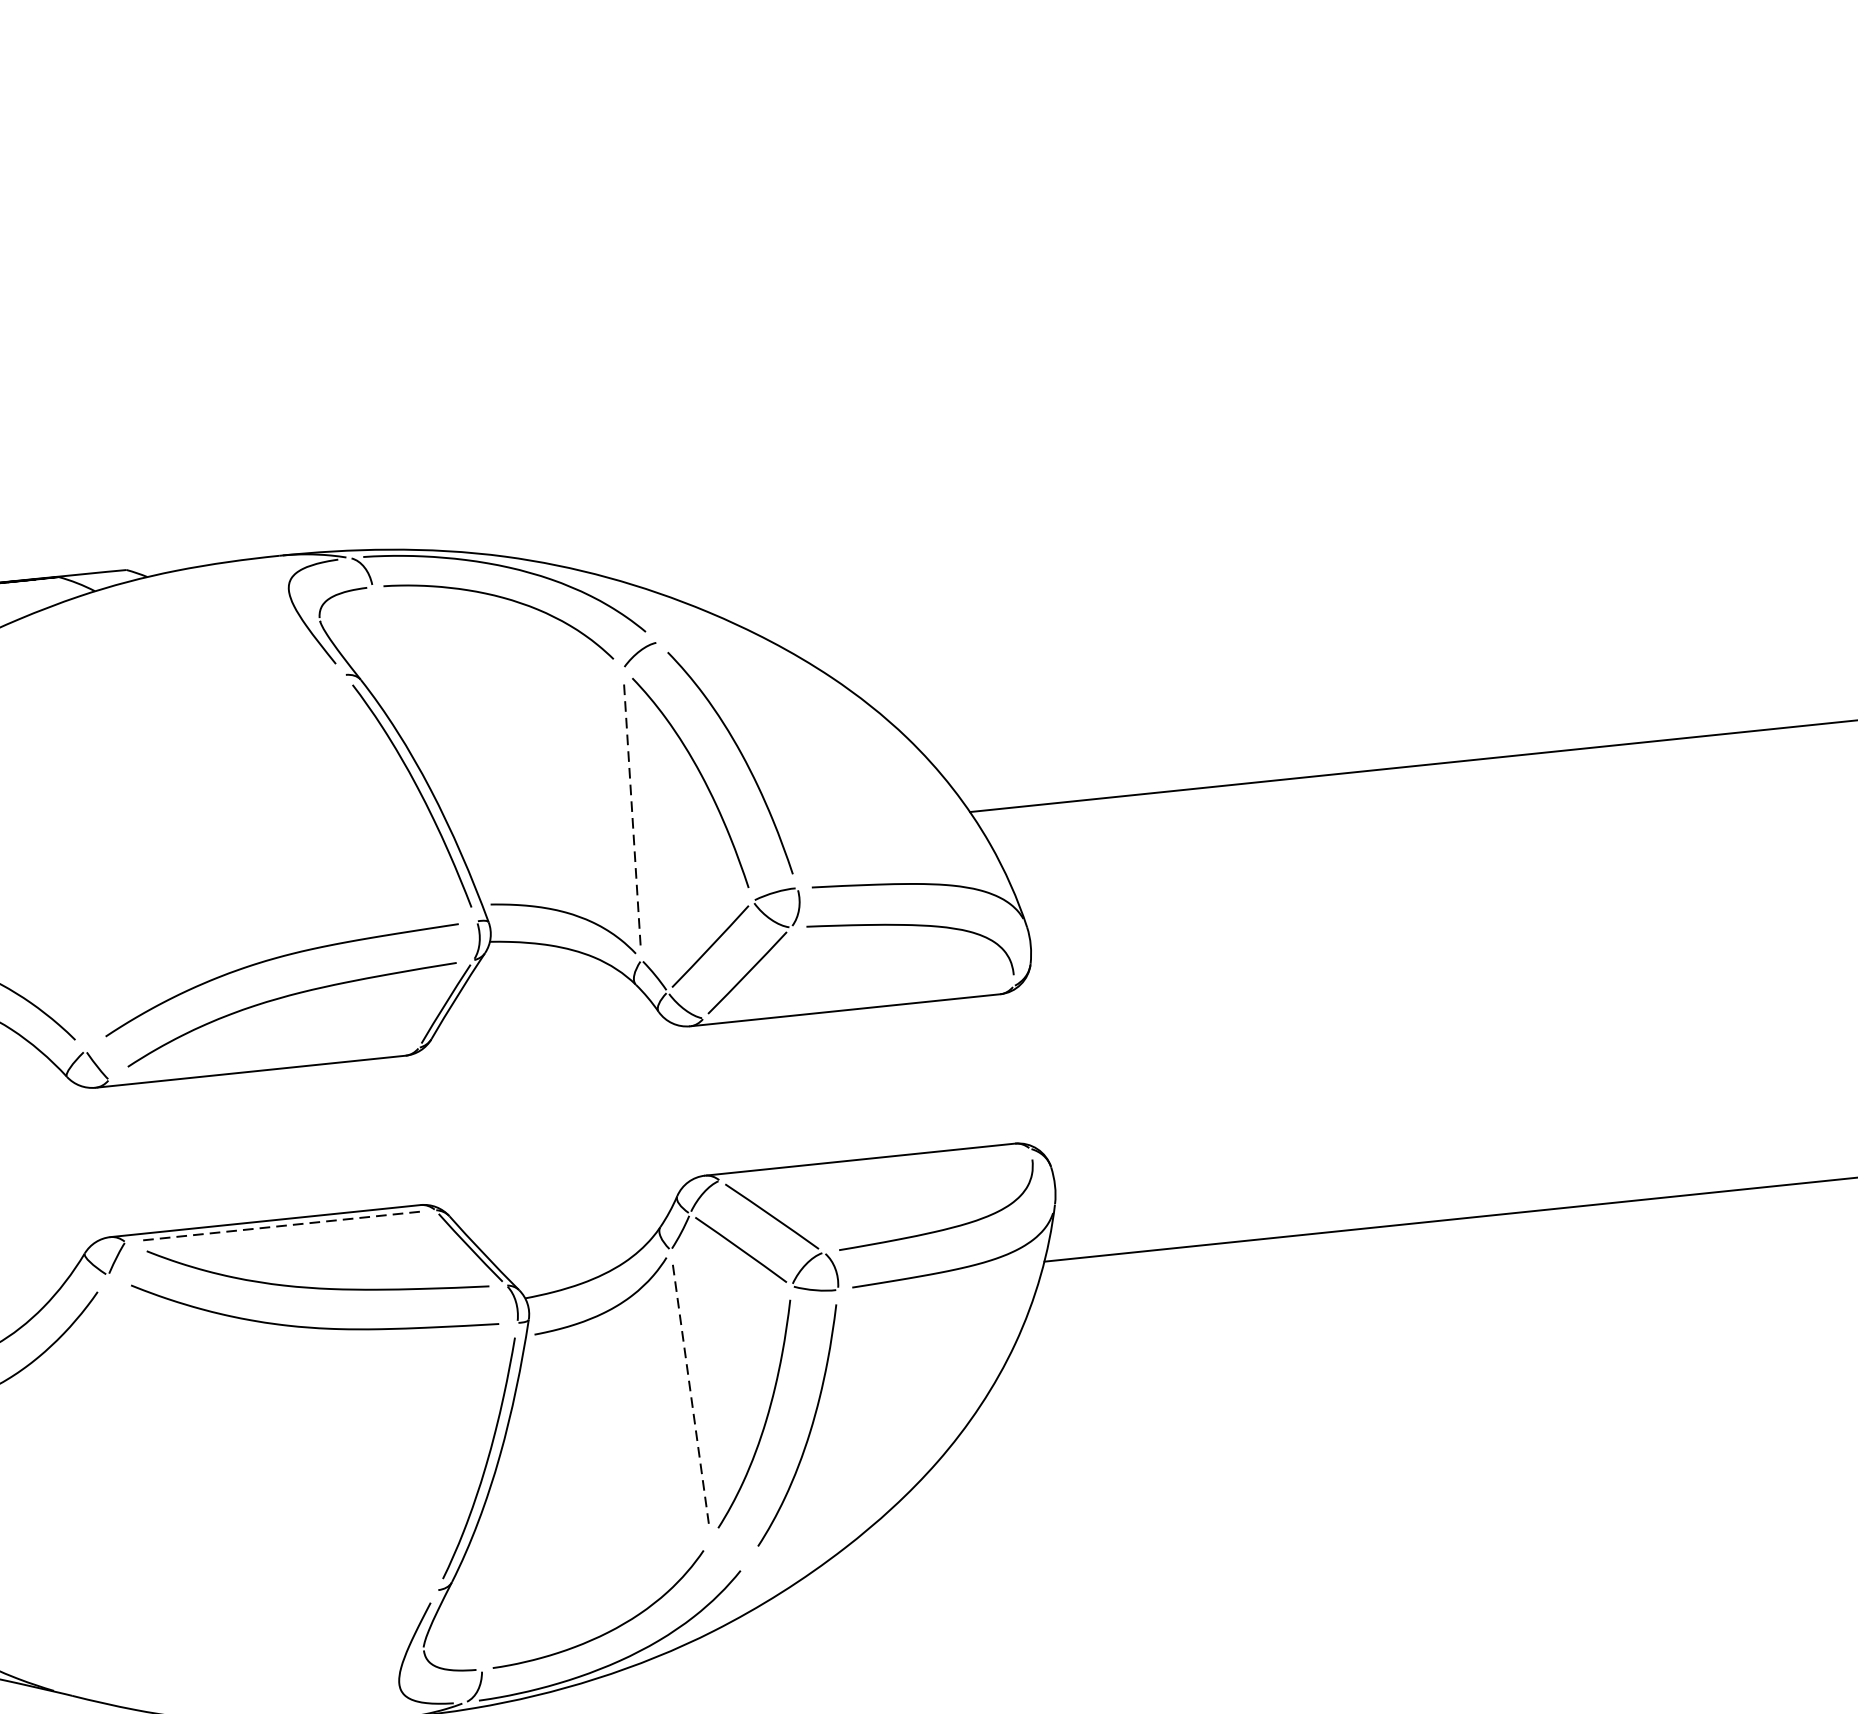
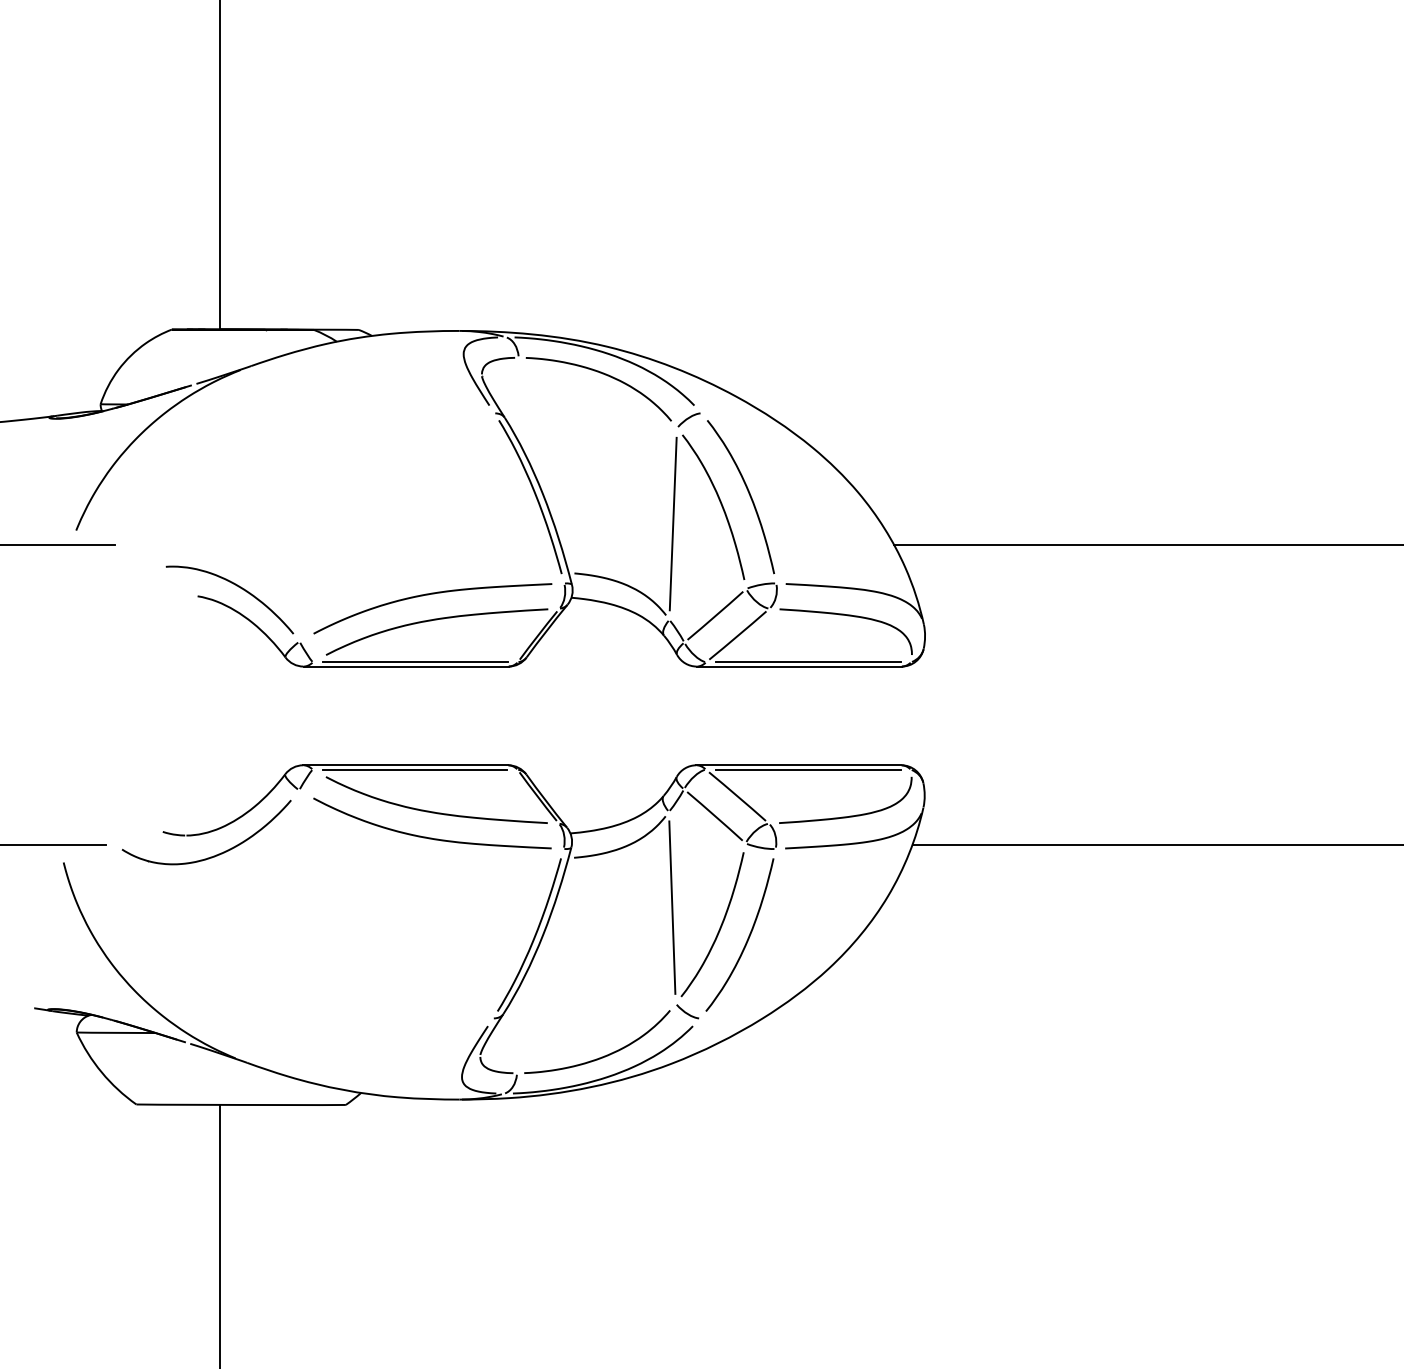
line: (632, 813) -> (673, 523), dashed -> solid
line: (858, 1002) -> (808, 662), added
line: (264, 1064) -> (415, 662), added
line: (875, 1164) -> (808, 769), added
line: (279, 1226) -> (414, 769), dashed -> solid
line: (691, 1395) -> (672, 908), dashed -> solid
curve: (730, 1550) -> (687, 1012), added

